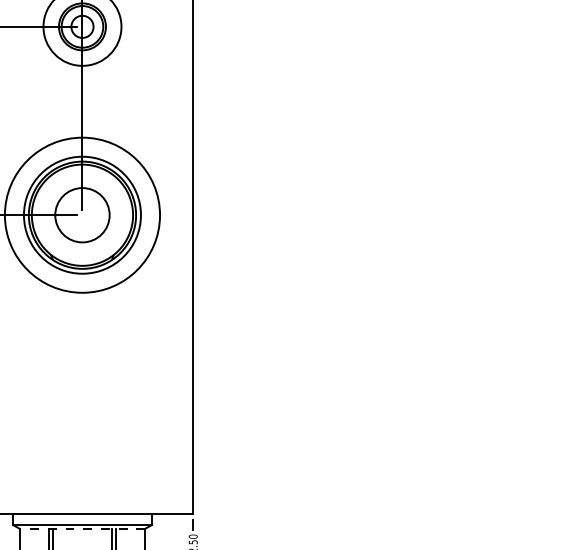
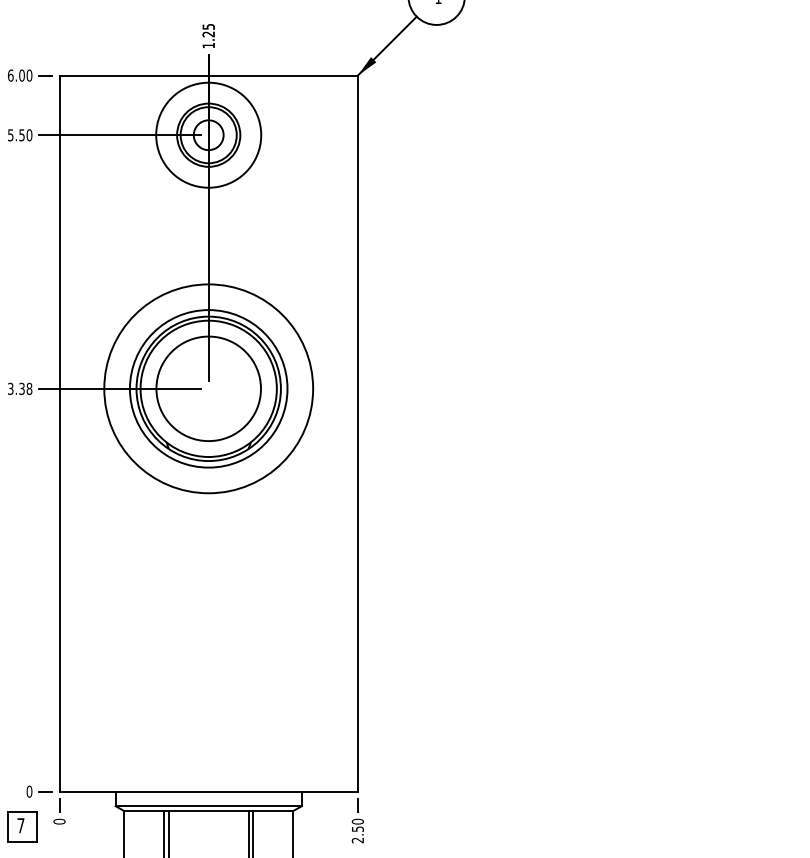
circle: (82, 214) -> (208, 388), size x1.43
line: (82, 528) -> (208, 810), dashed -> solid

